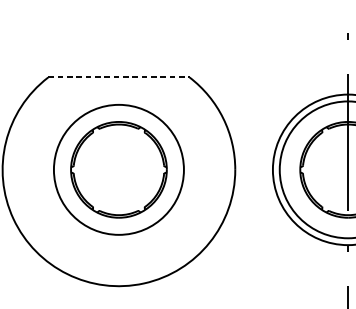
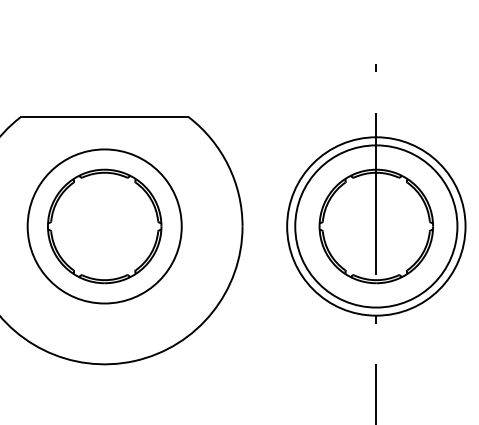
line: (118, 77) -> (104, 117), dashed -> solid

